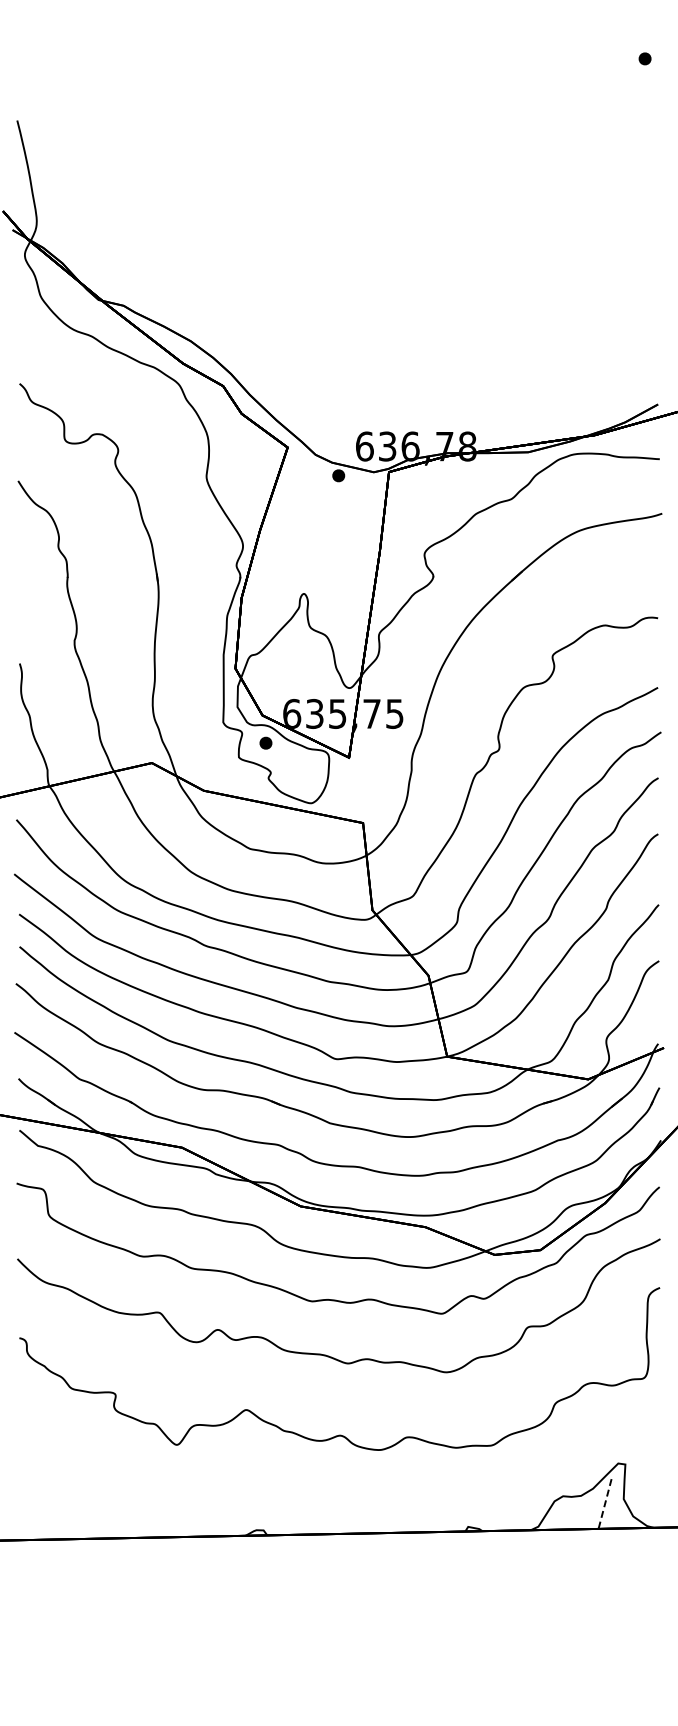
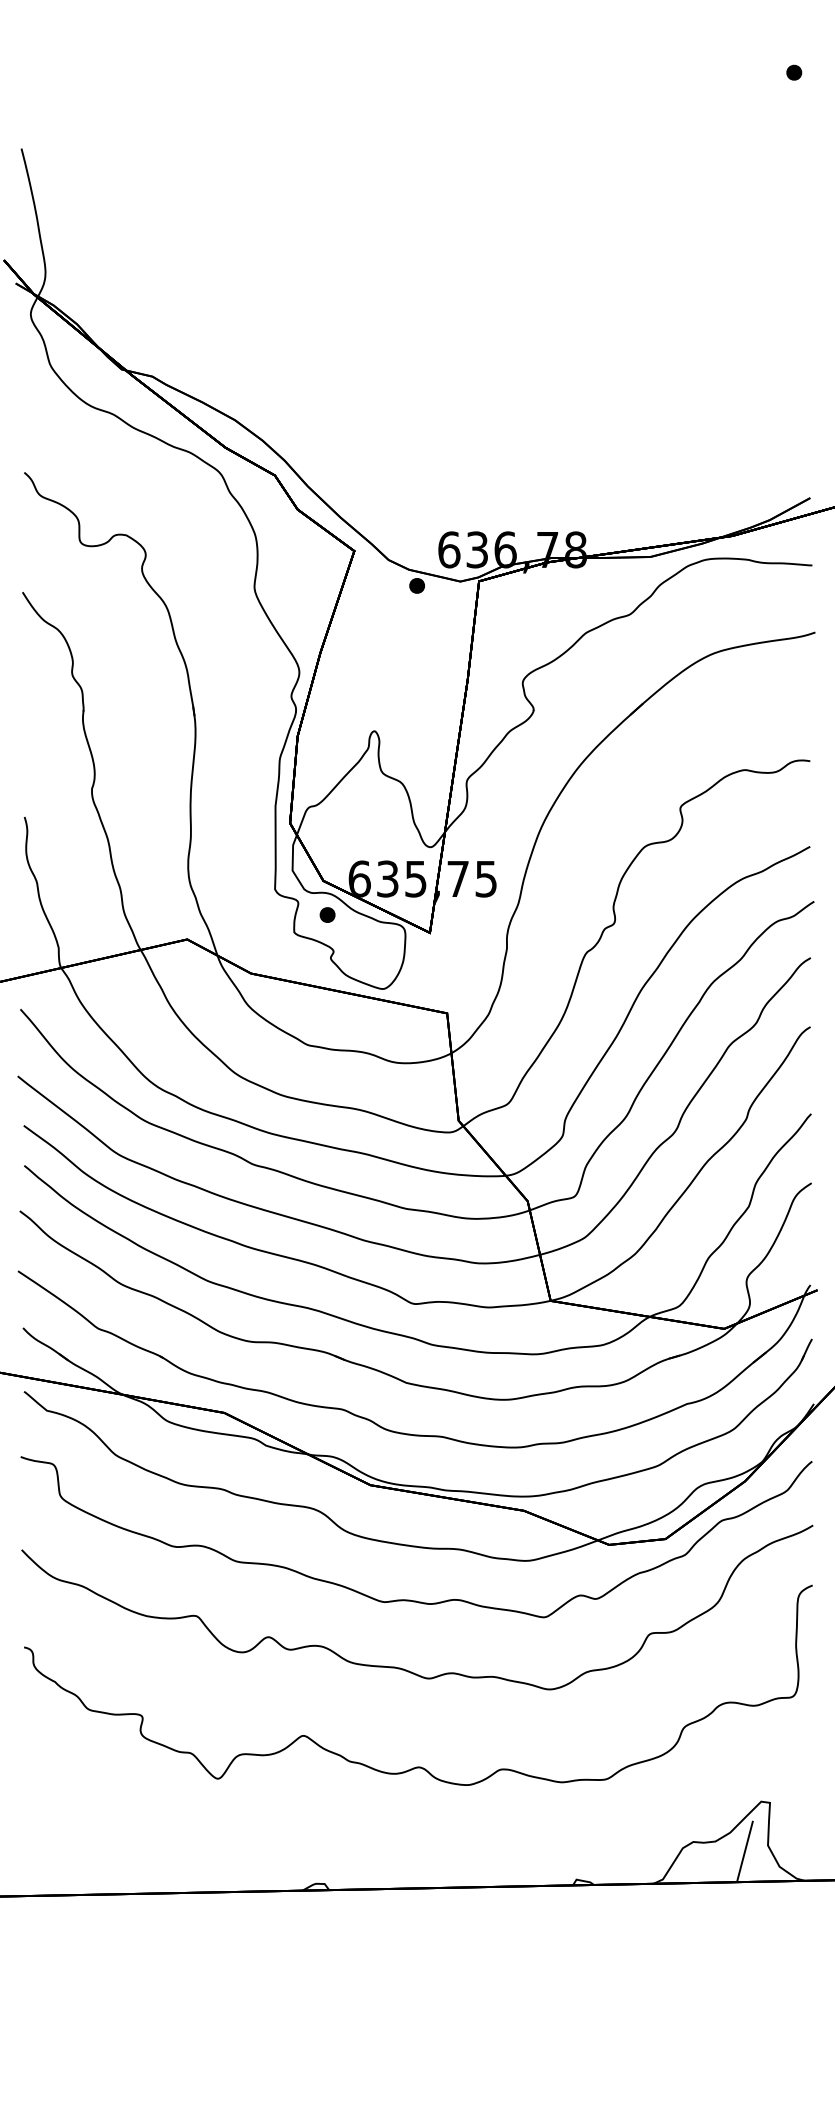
line: (605, 1504) -> (745, 1852), dashed -> solid

